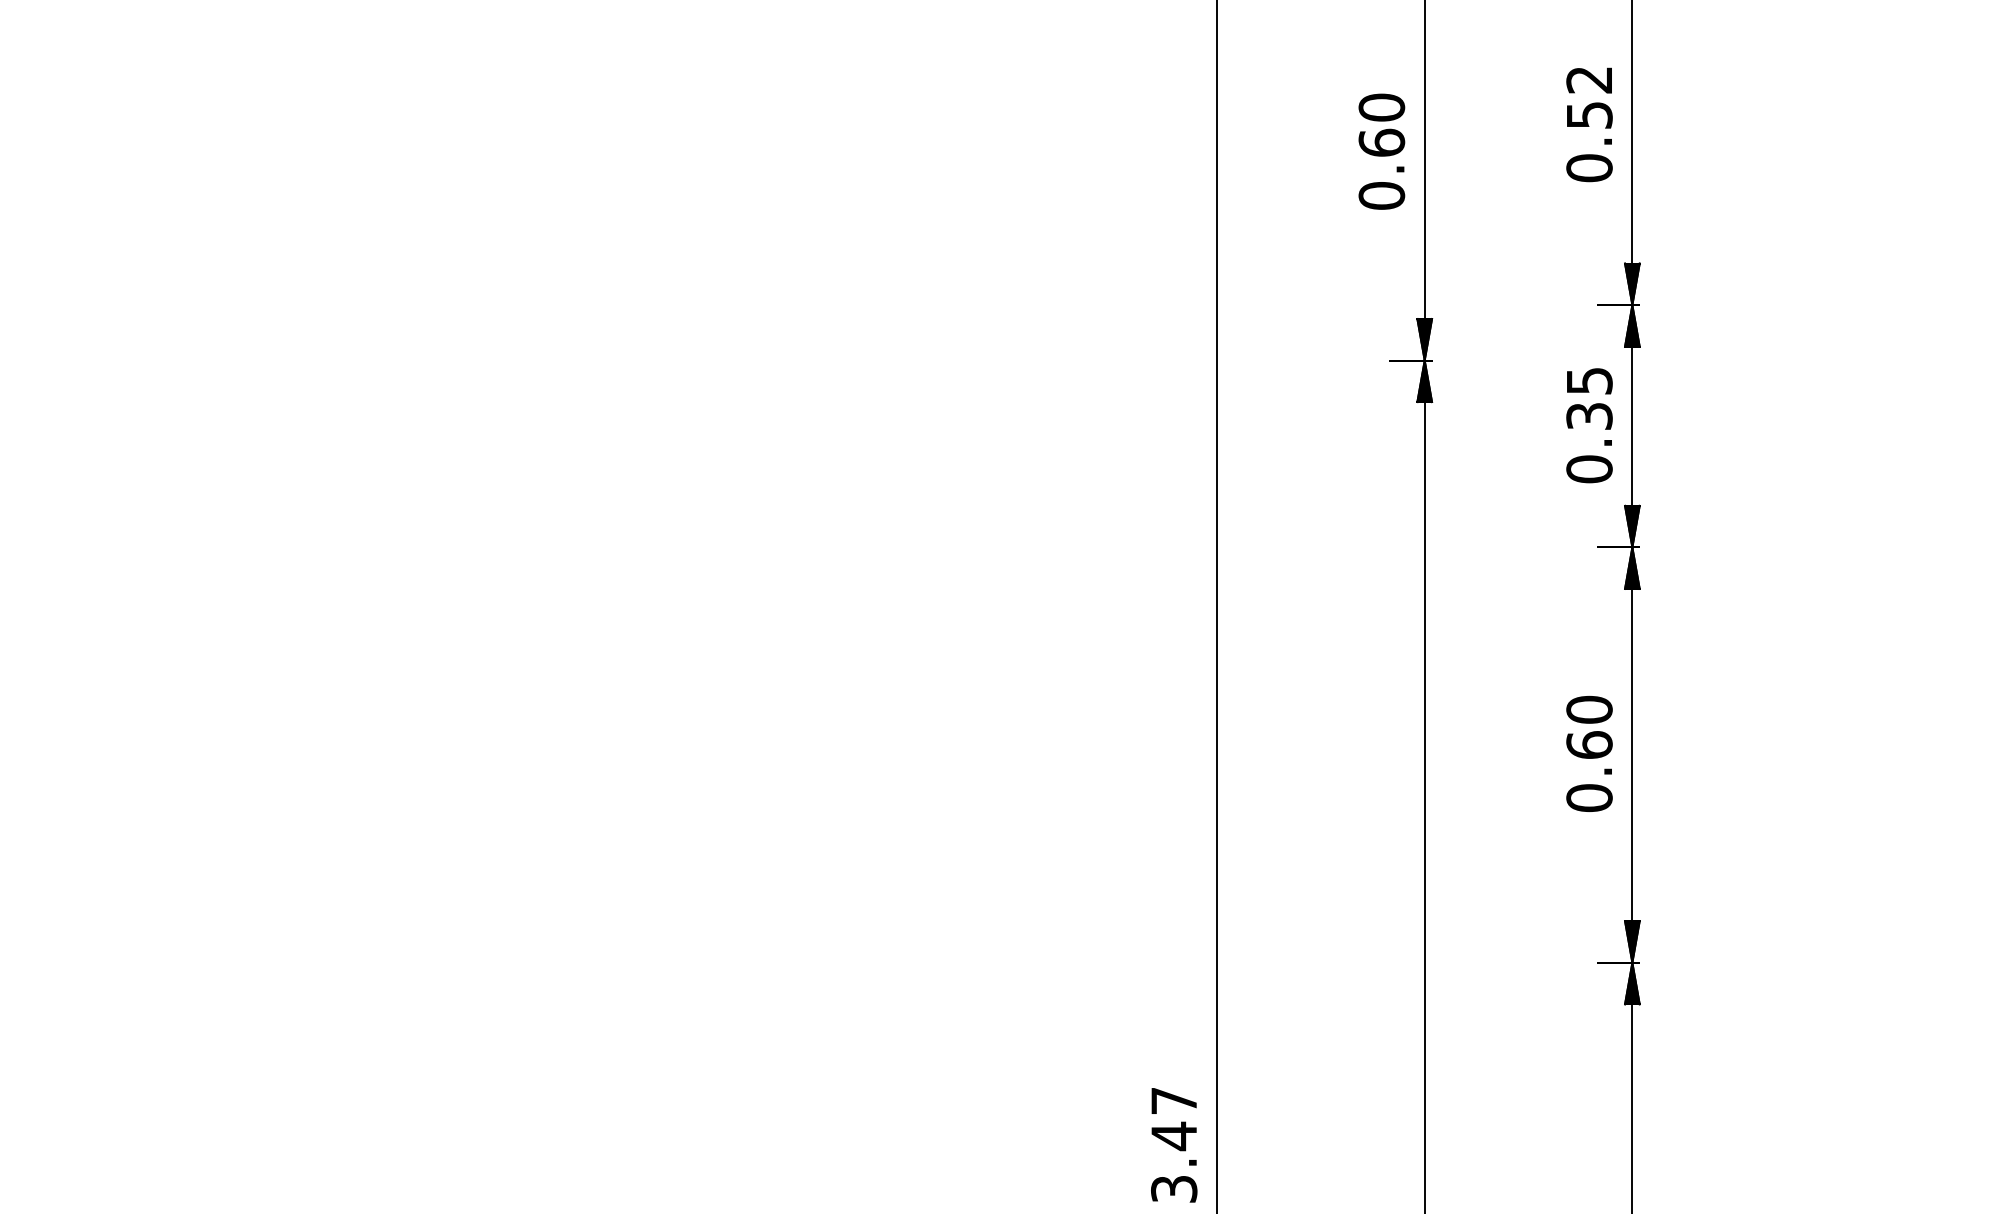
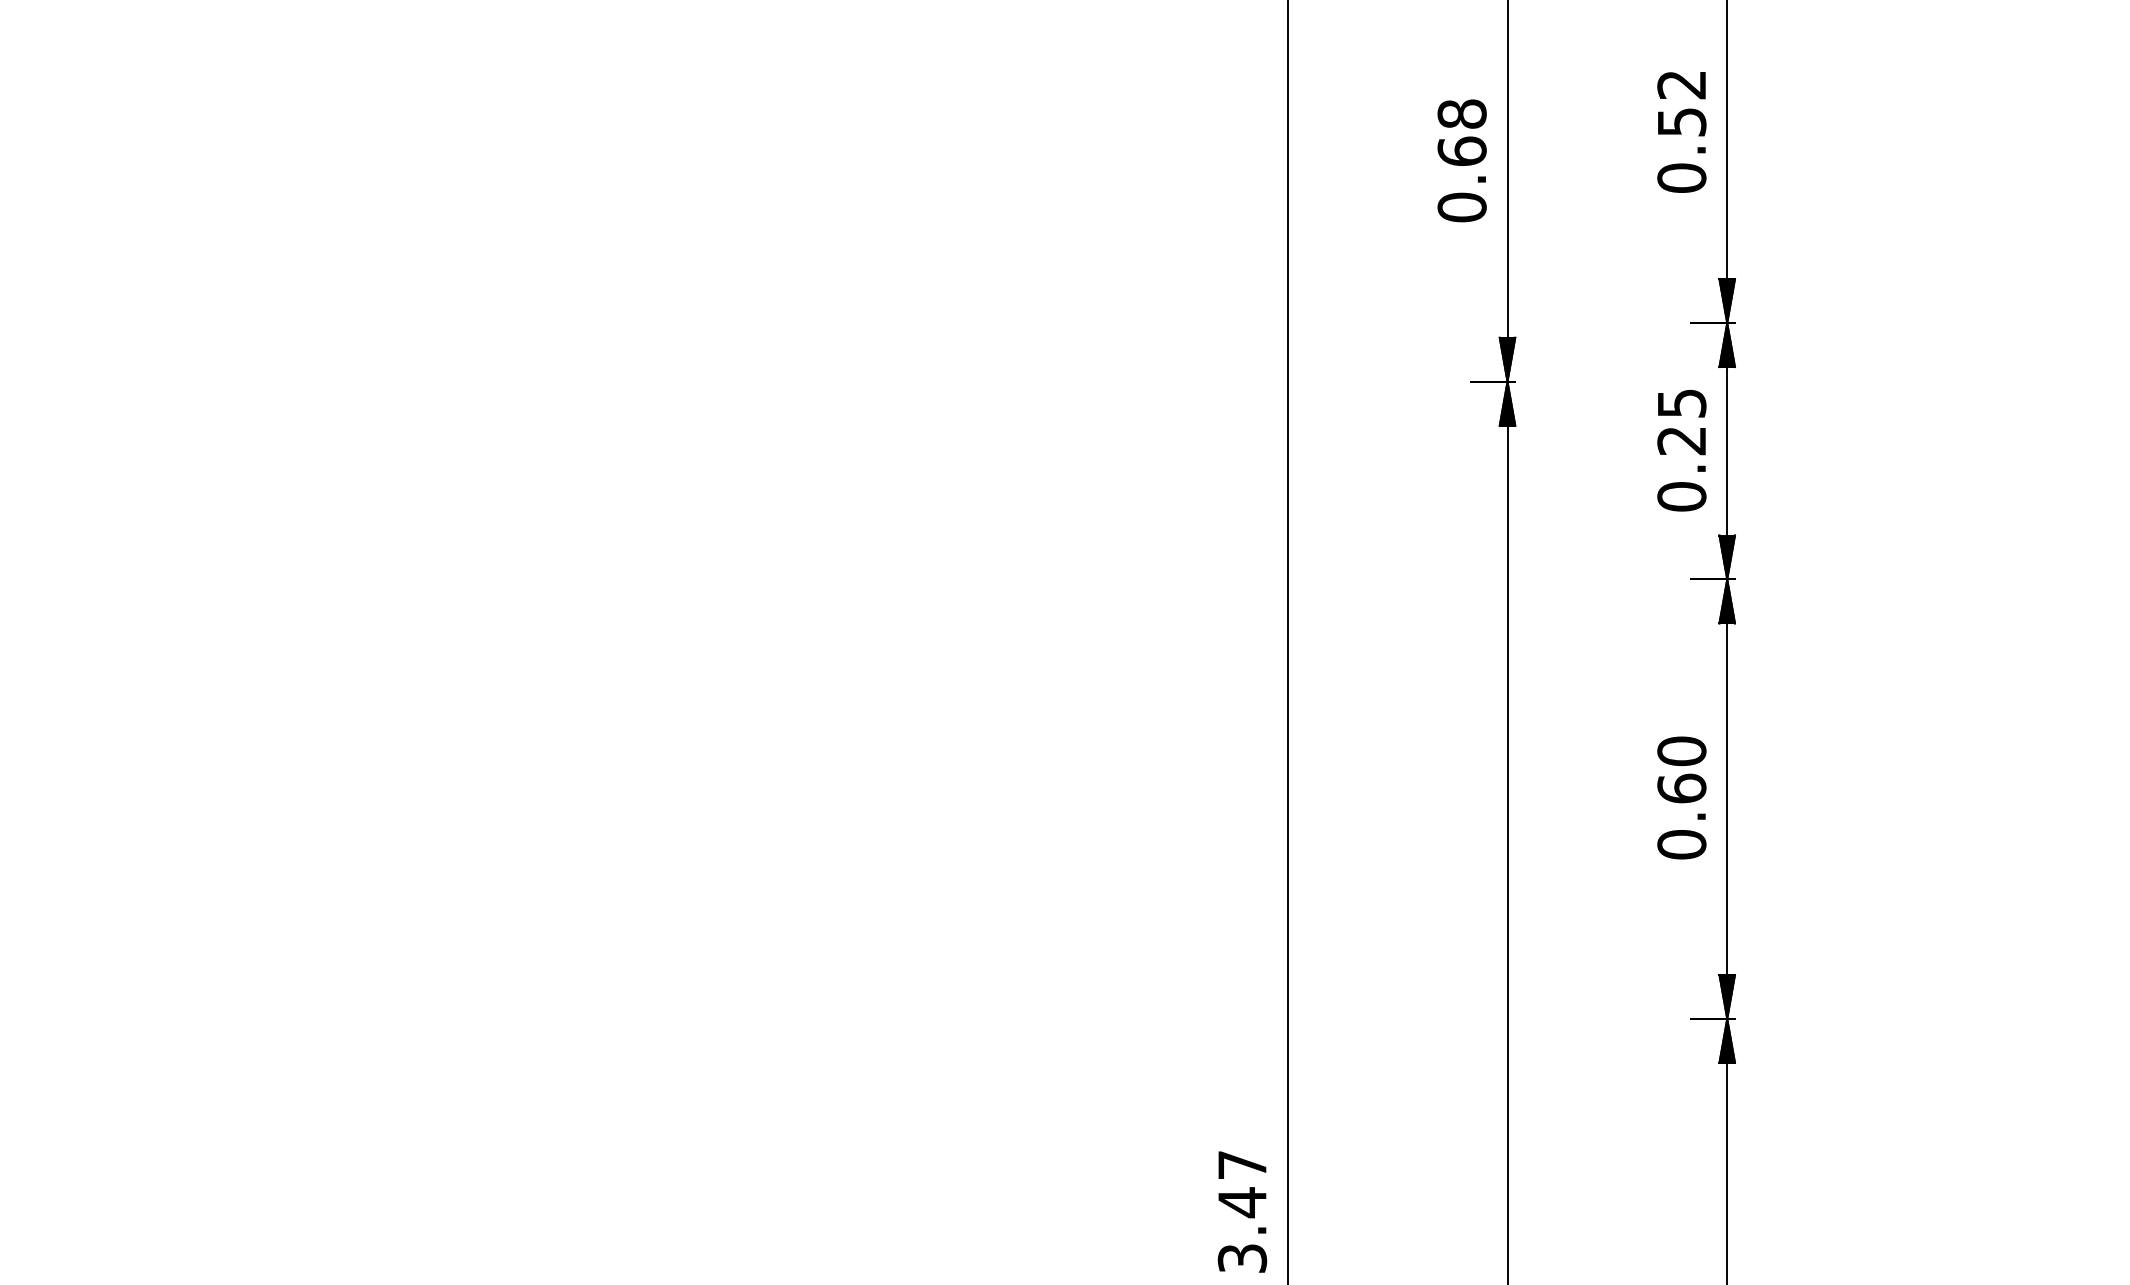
text: (1381, 107) -> (1461, 113), 0.60 -> 0.68
text: (1589, 416) -> (1681, 440), 0.35 -> 0.25

